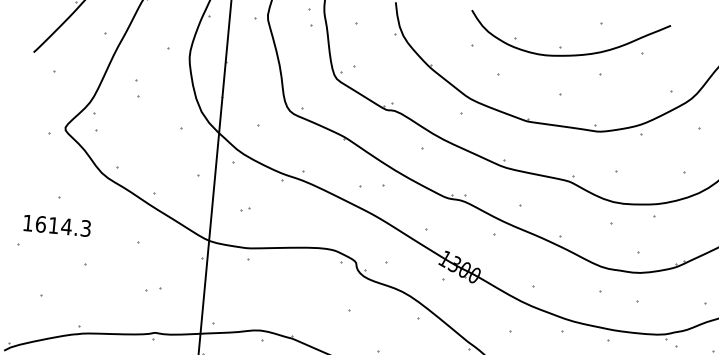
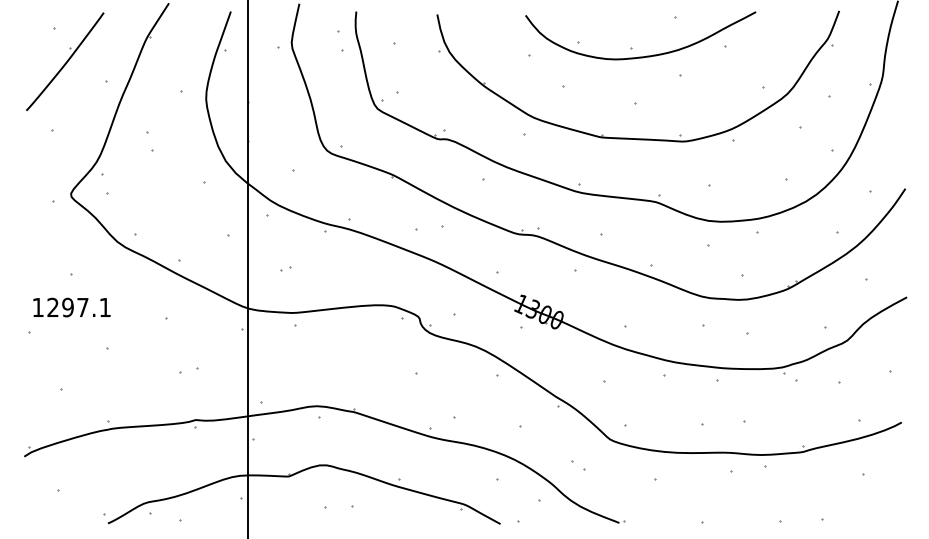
text: (62, 226) -> (78, 307), 1614.3 -> 1297.1

